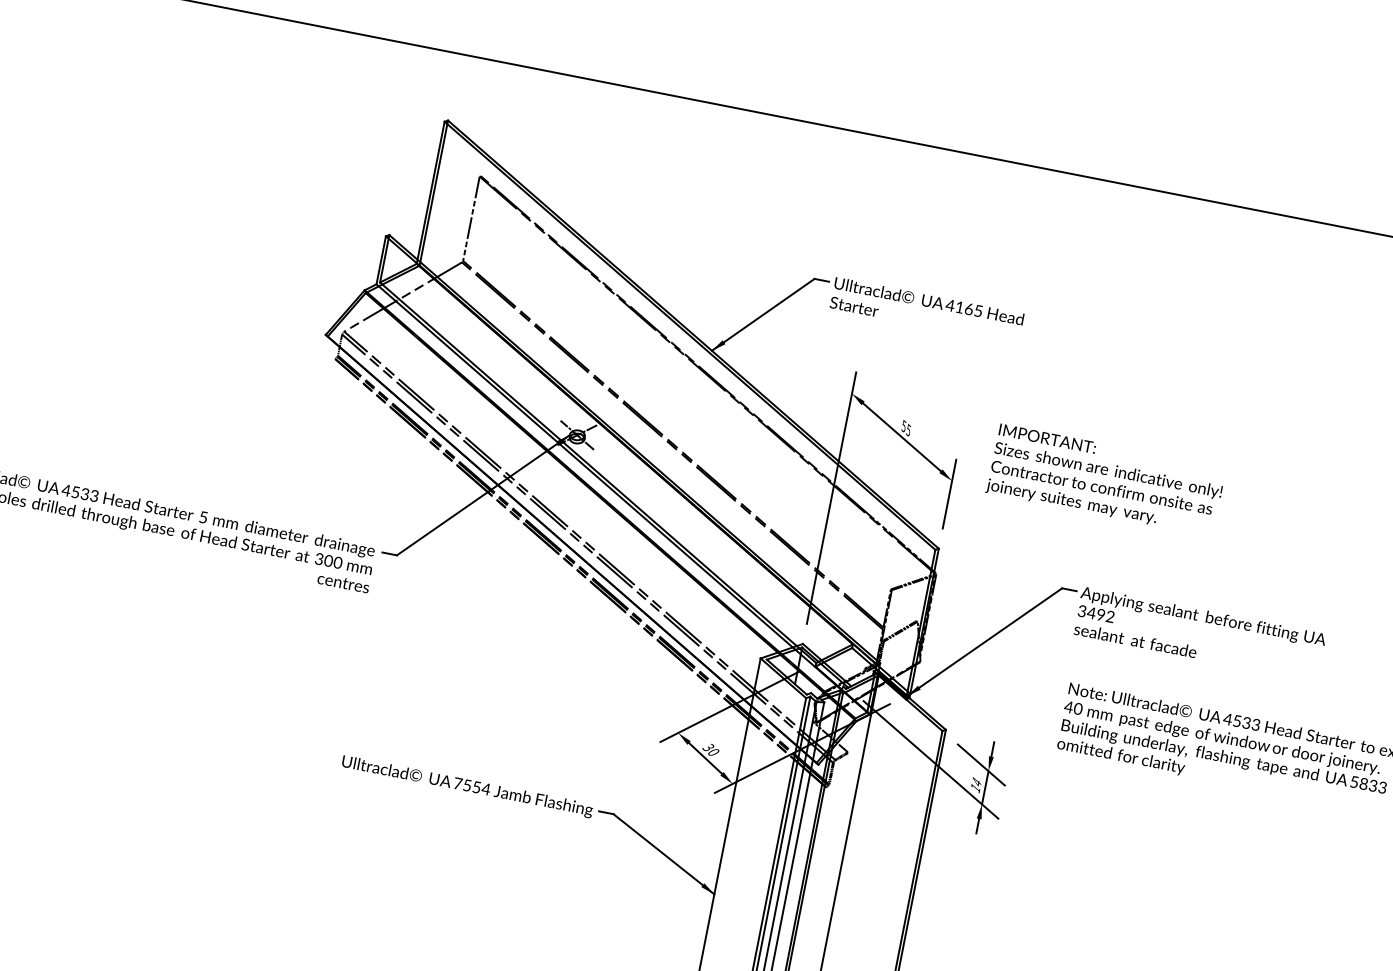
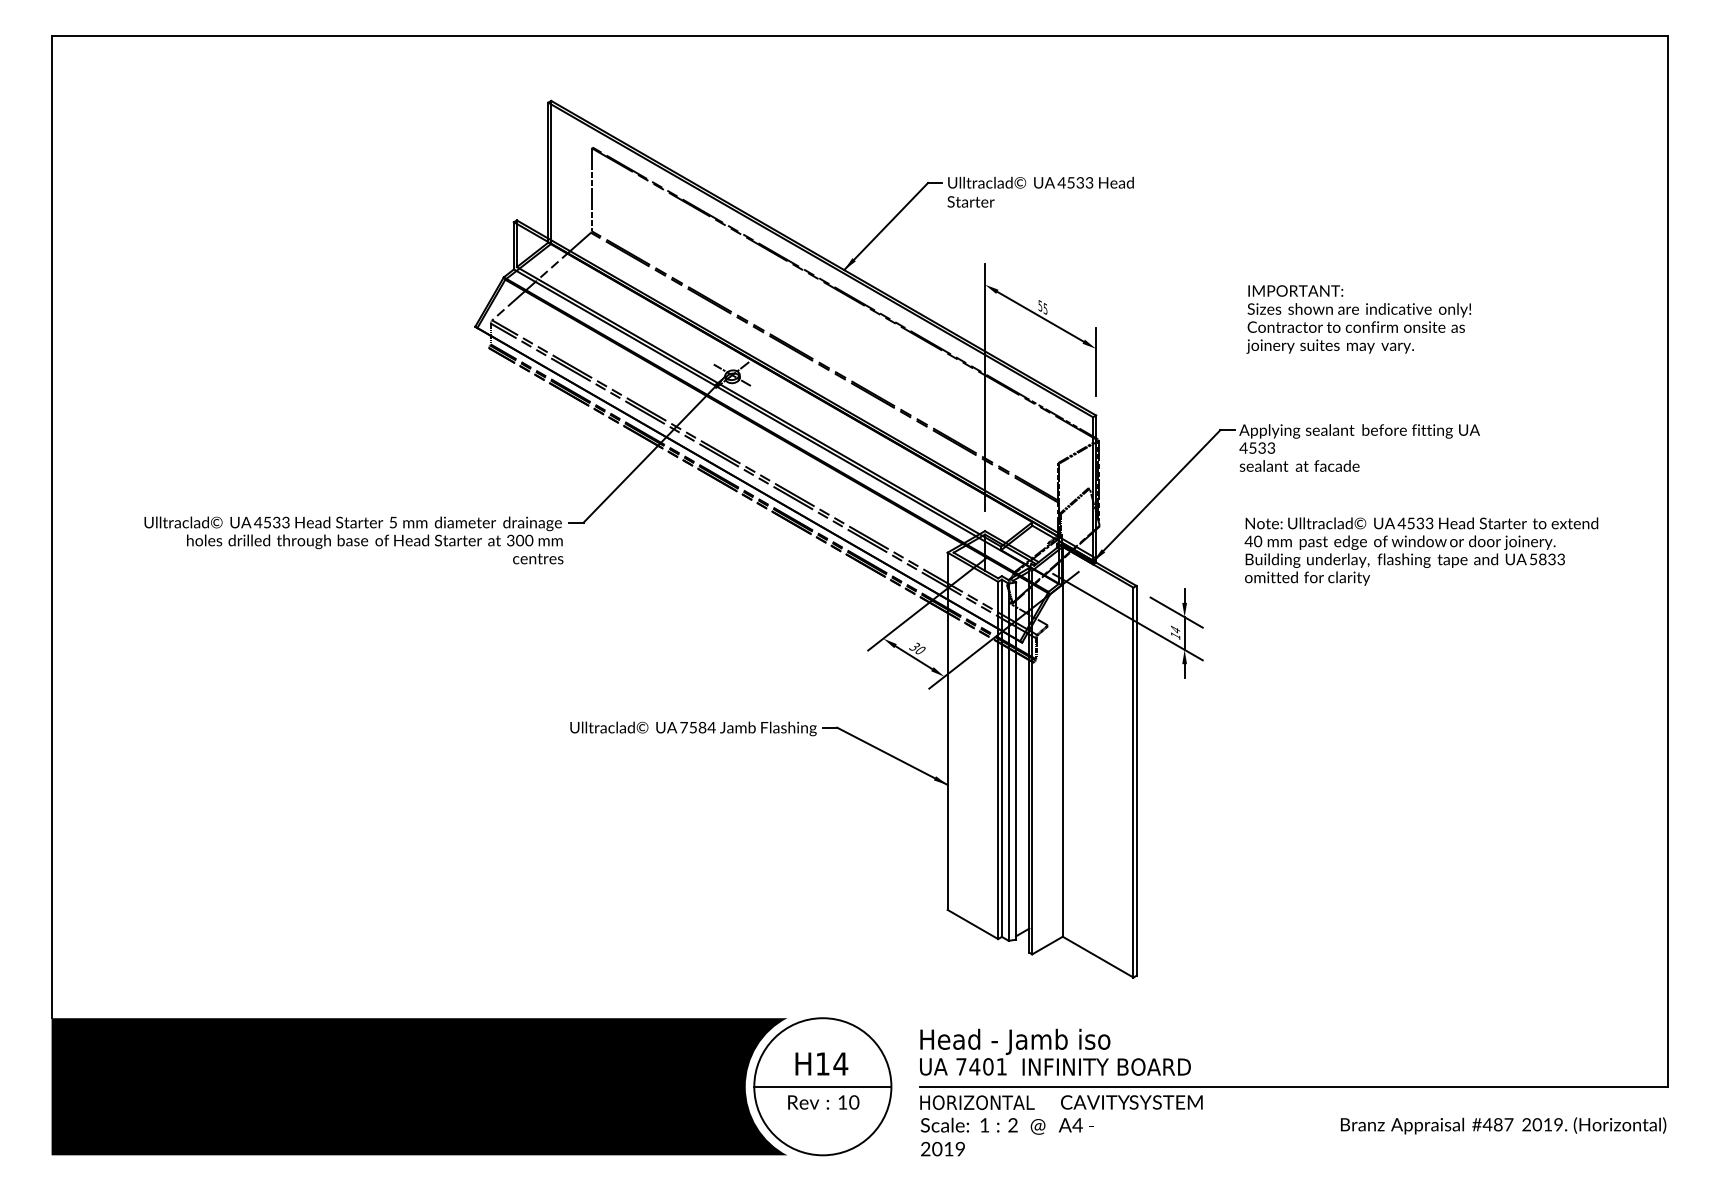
text: (969, 308) -> (1080, 182), 4165 -> 4533
text: (1105, 480) -> (1358, 319), moved
text: (1096, 613) -> (1257, 447), 3492 -> 4533
text: (476, 787) -> (702, 727), 7554 -> 7584

